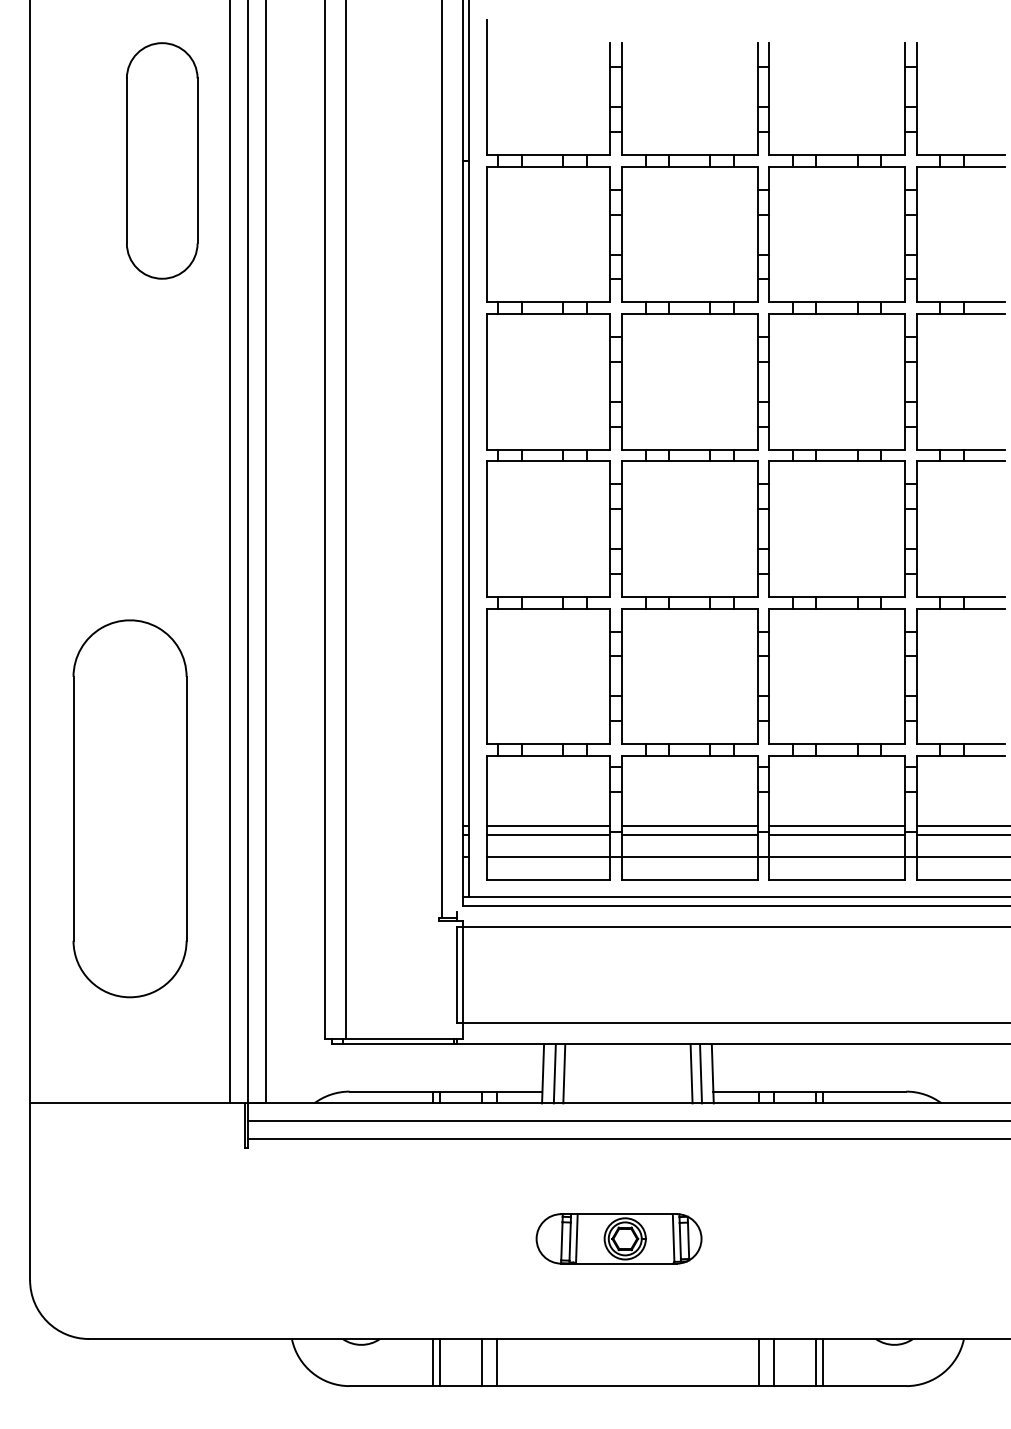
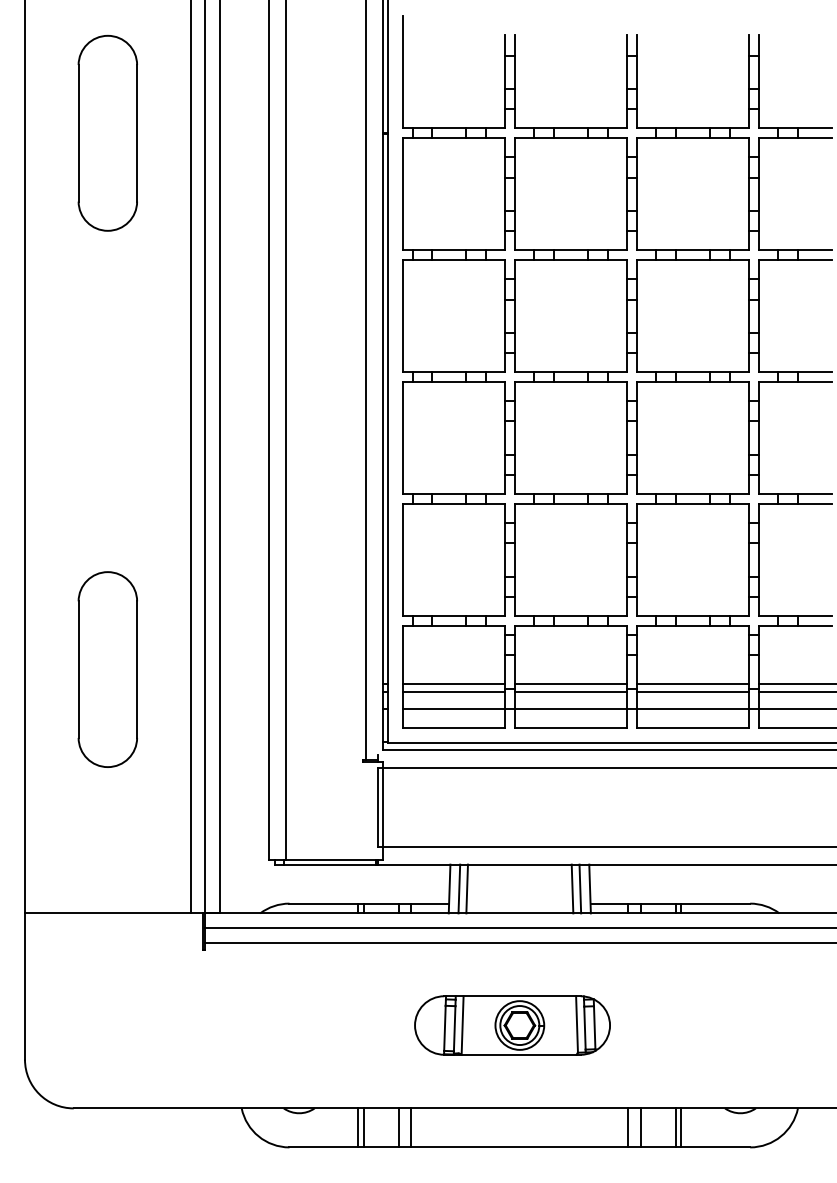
part: (162, 160) -> (108, 132), moved
part: (130, 808) -> (108, 669), size x0.62
part: (618, 1238) -> (512, 1025), size x1.43

